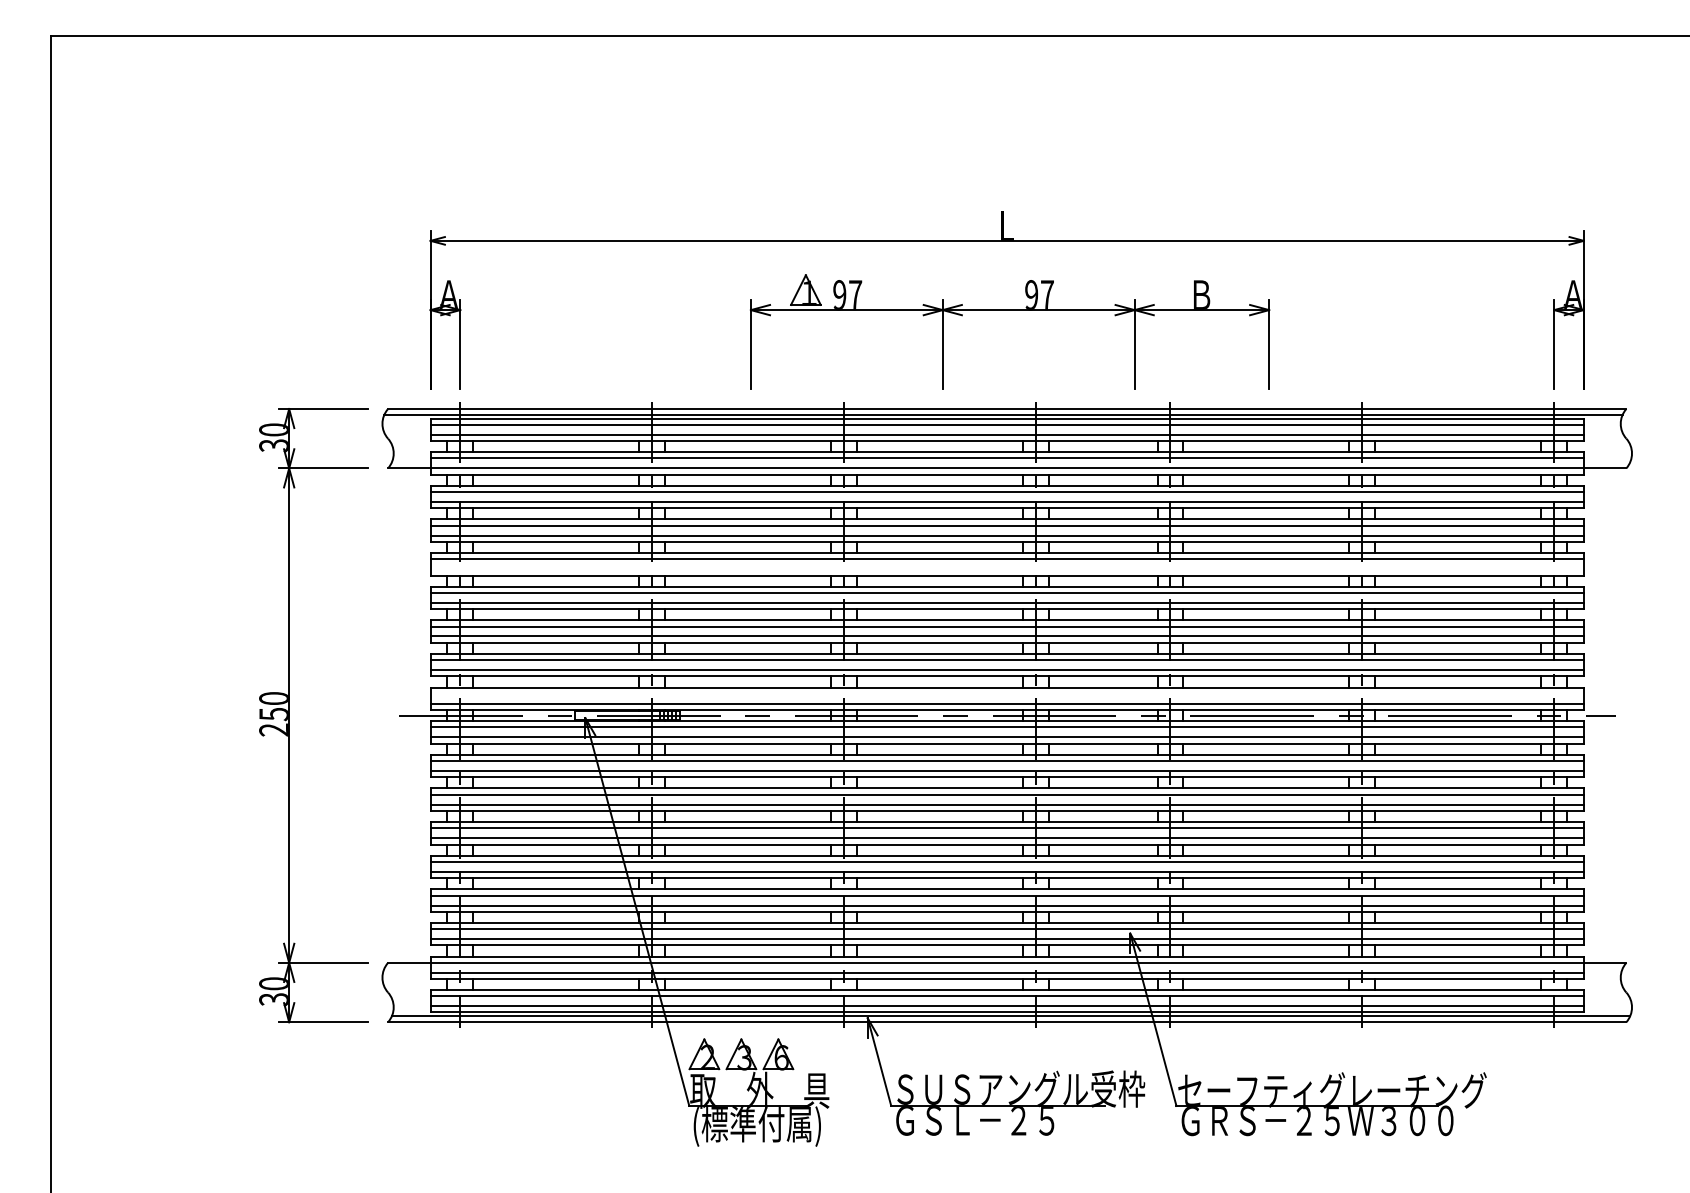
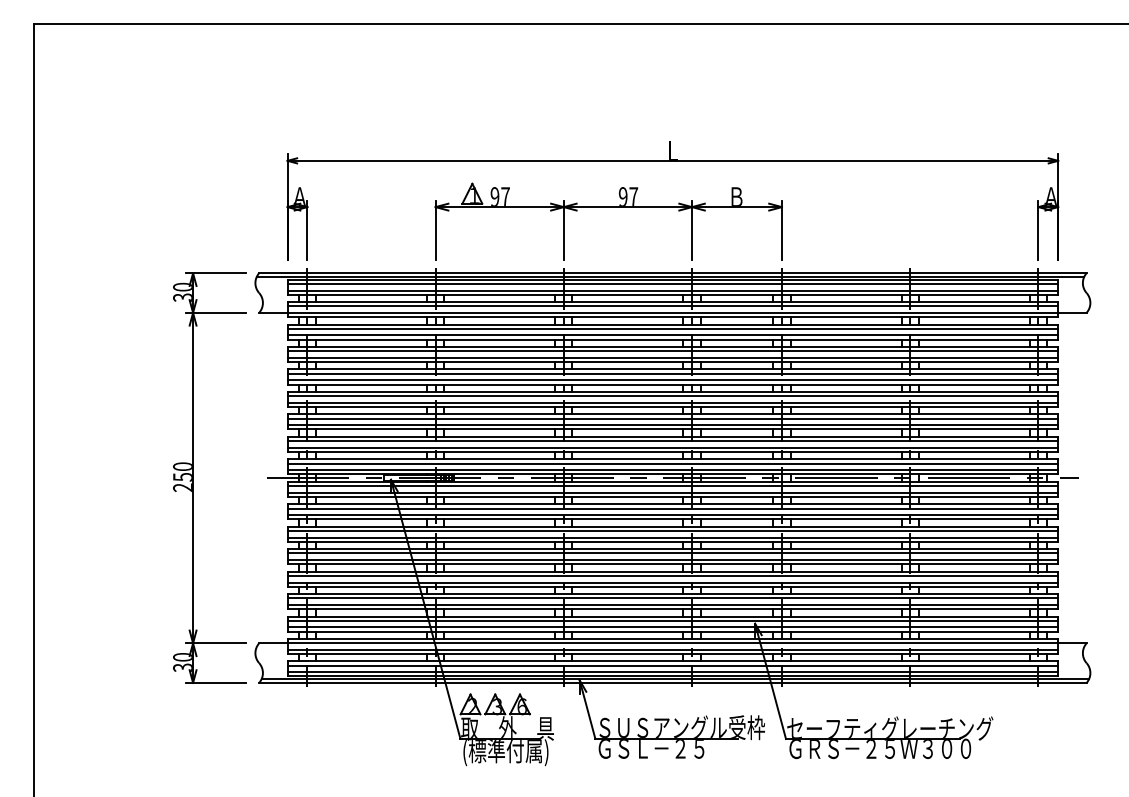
part: (1009, 310) -> (608, 207), moved
line: (1006, 569) -> (672, 380), added
line: (1006, 693) -> (672, 463), added

